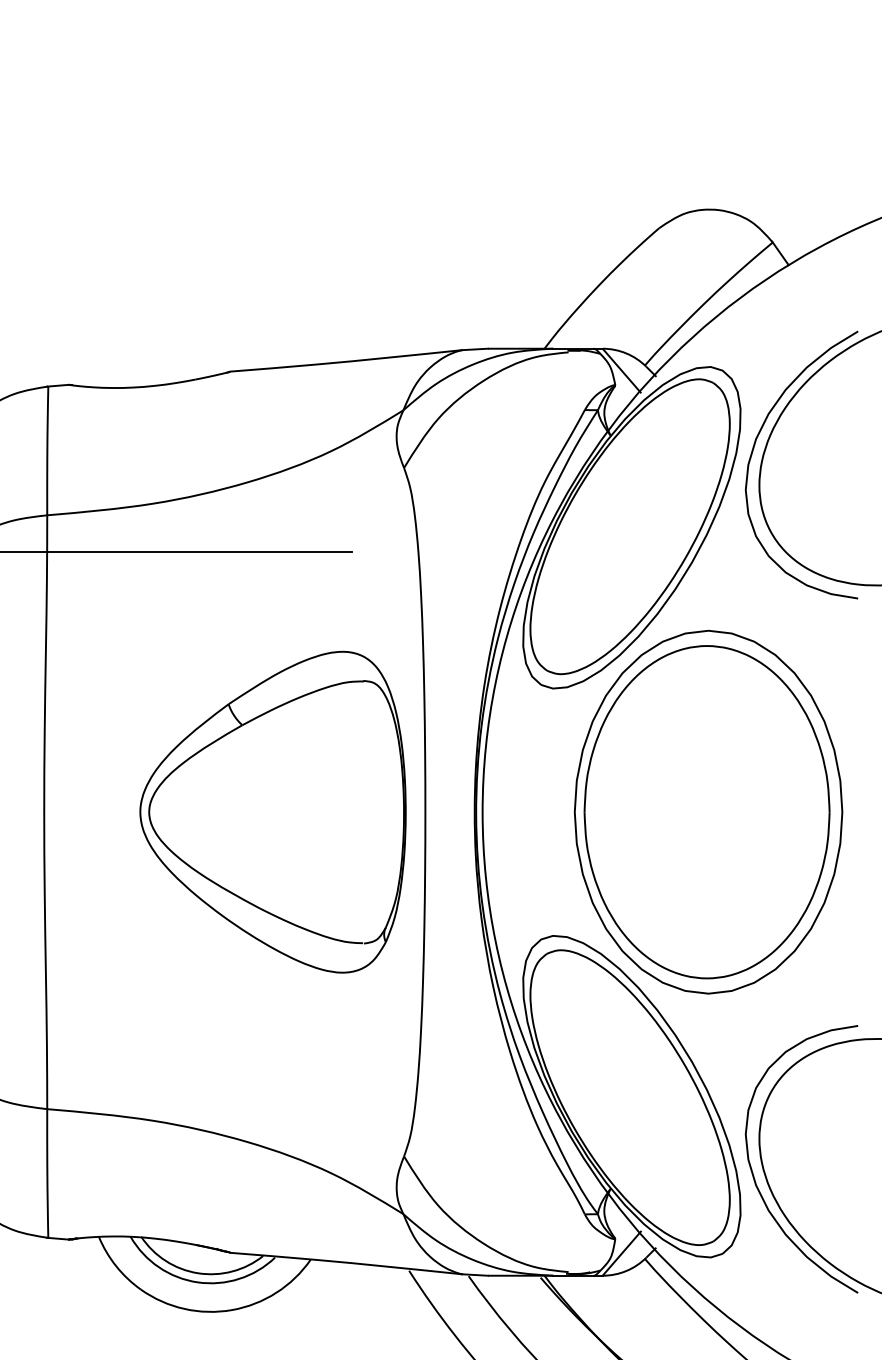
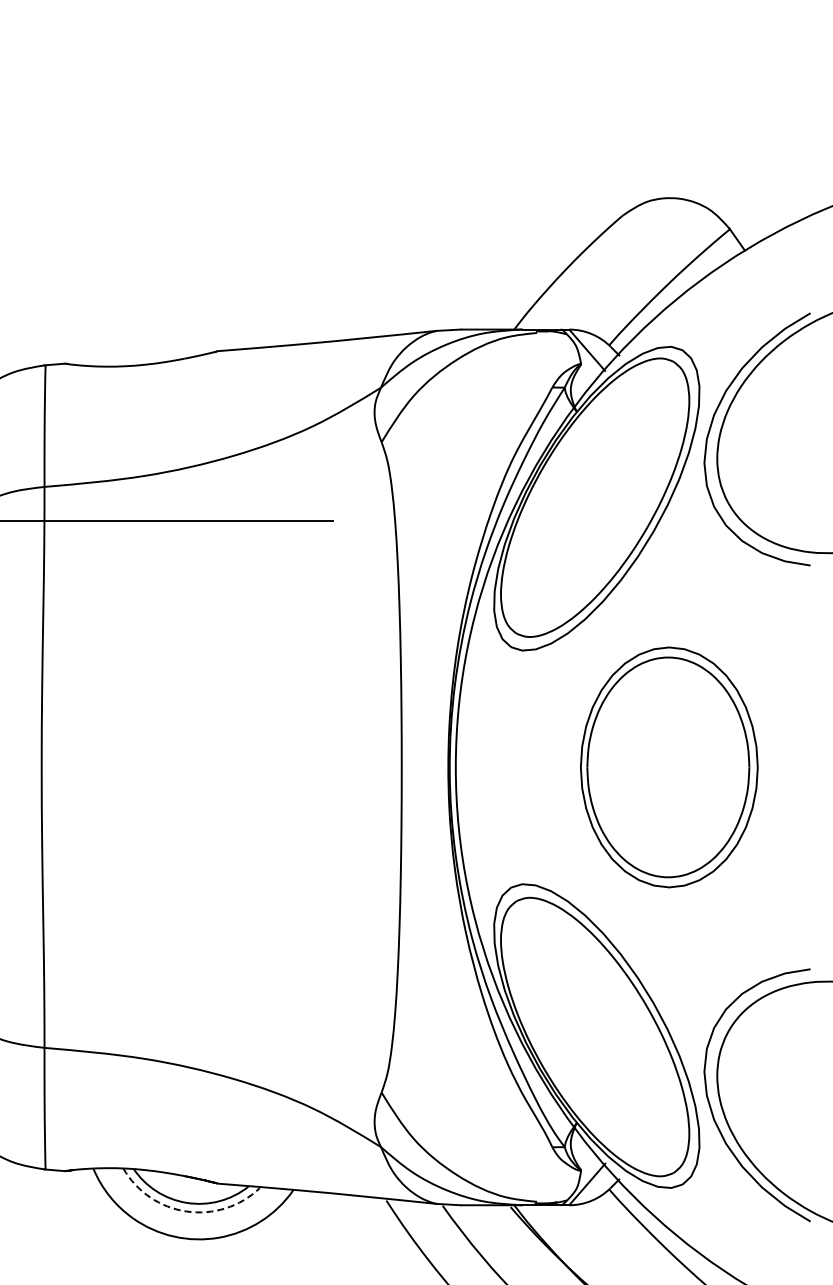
part: (272, 811) -> (257, 766), removed
part: (708, 812) -> (669, 767), size x0.7
arc: (197, 1282) -> (186, 1211), solid -> dashed

